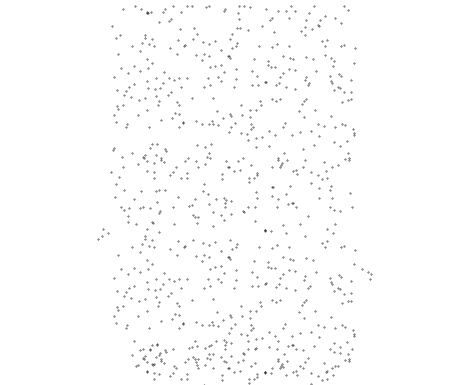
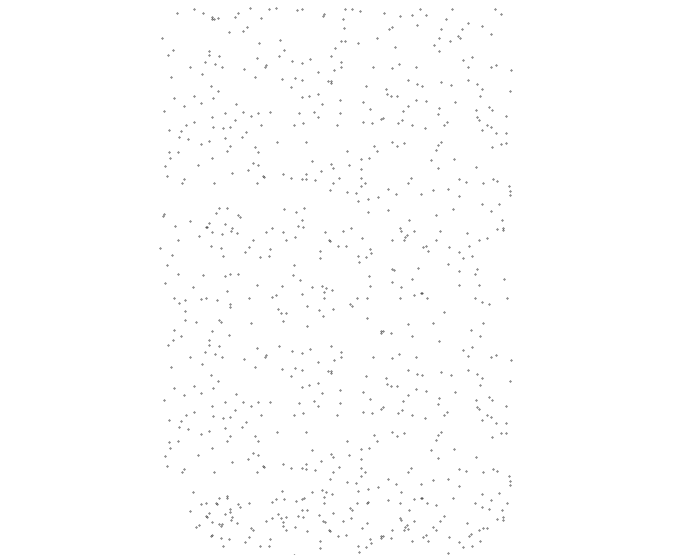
part: (307, 81) -> (443, 117), size x1.67
part: (103, 234) -> (175, 338), moved
part: (366, 274) -> (474, 378), moved

